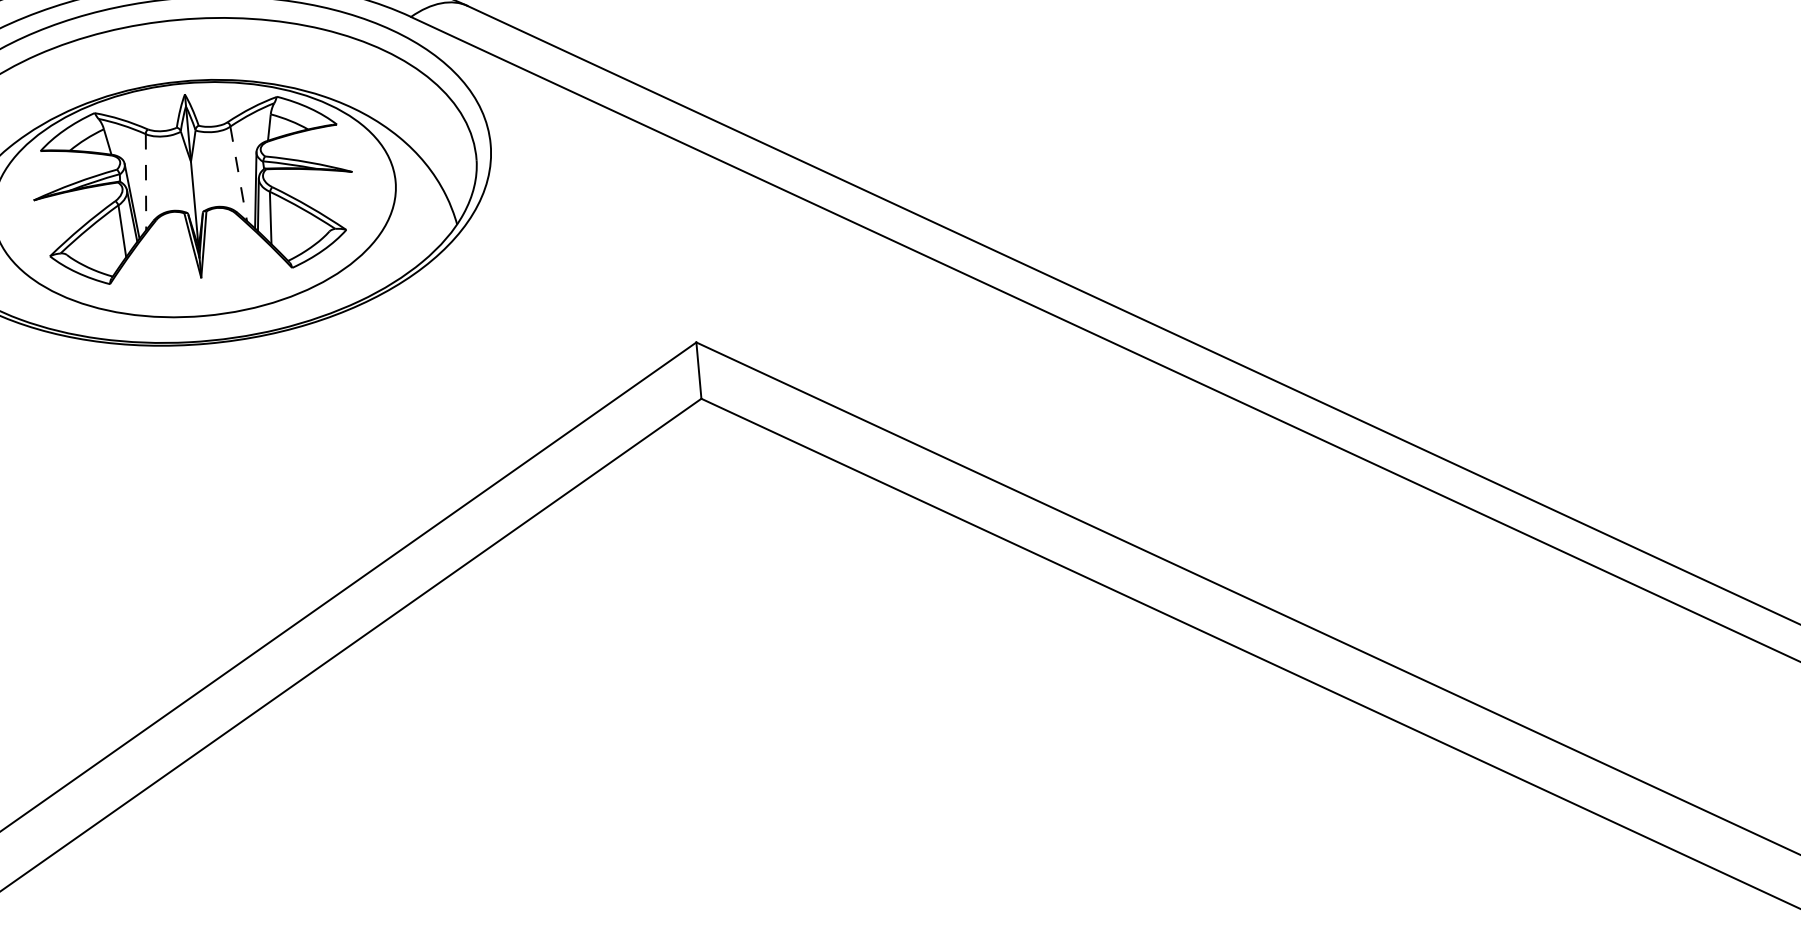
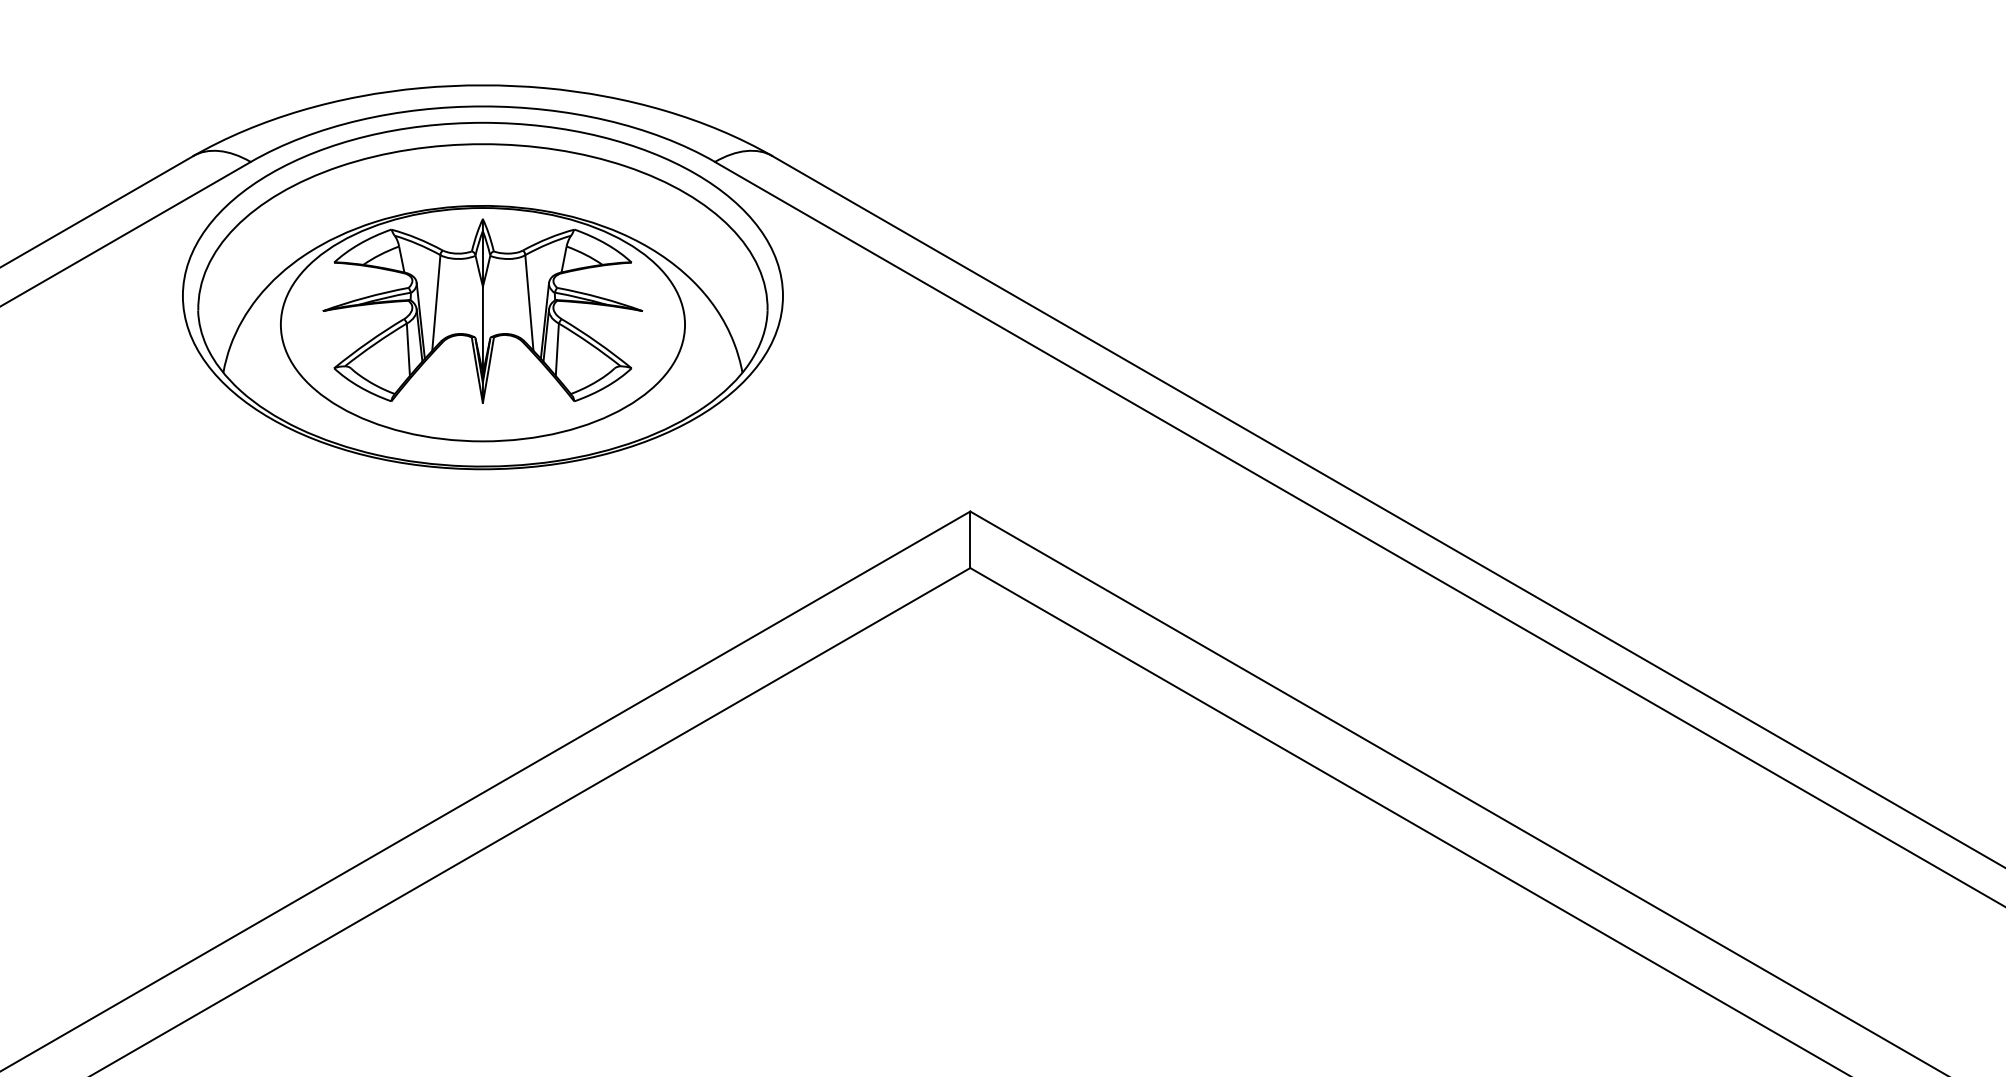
line: (238, 174) -> (529, 303), dashed -> solid
line: (146, 182) -> (436, 303), dashed -> solid

